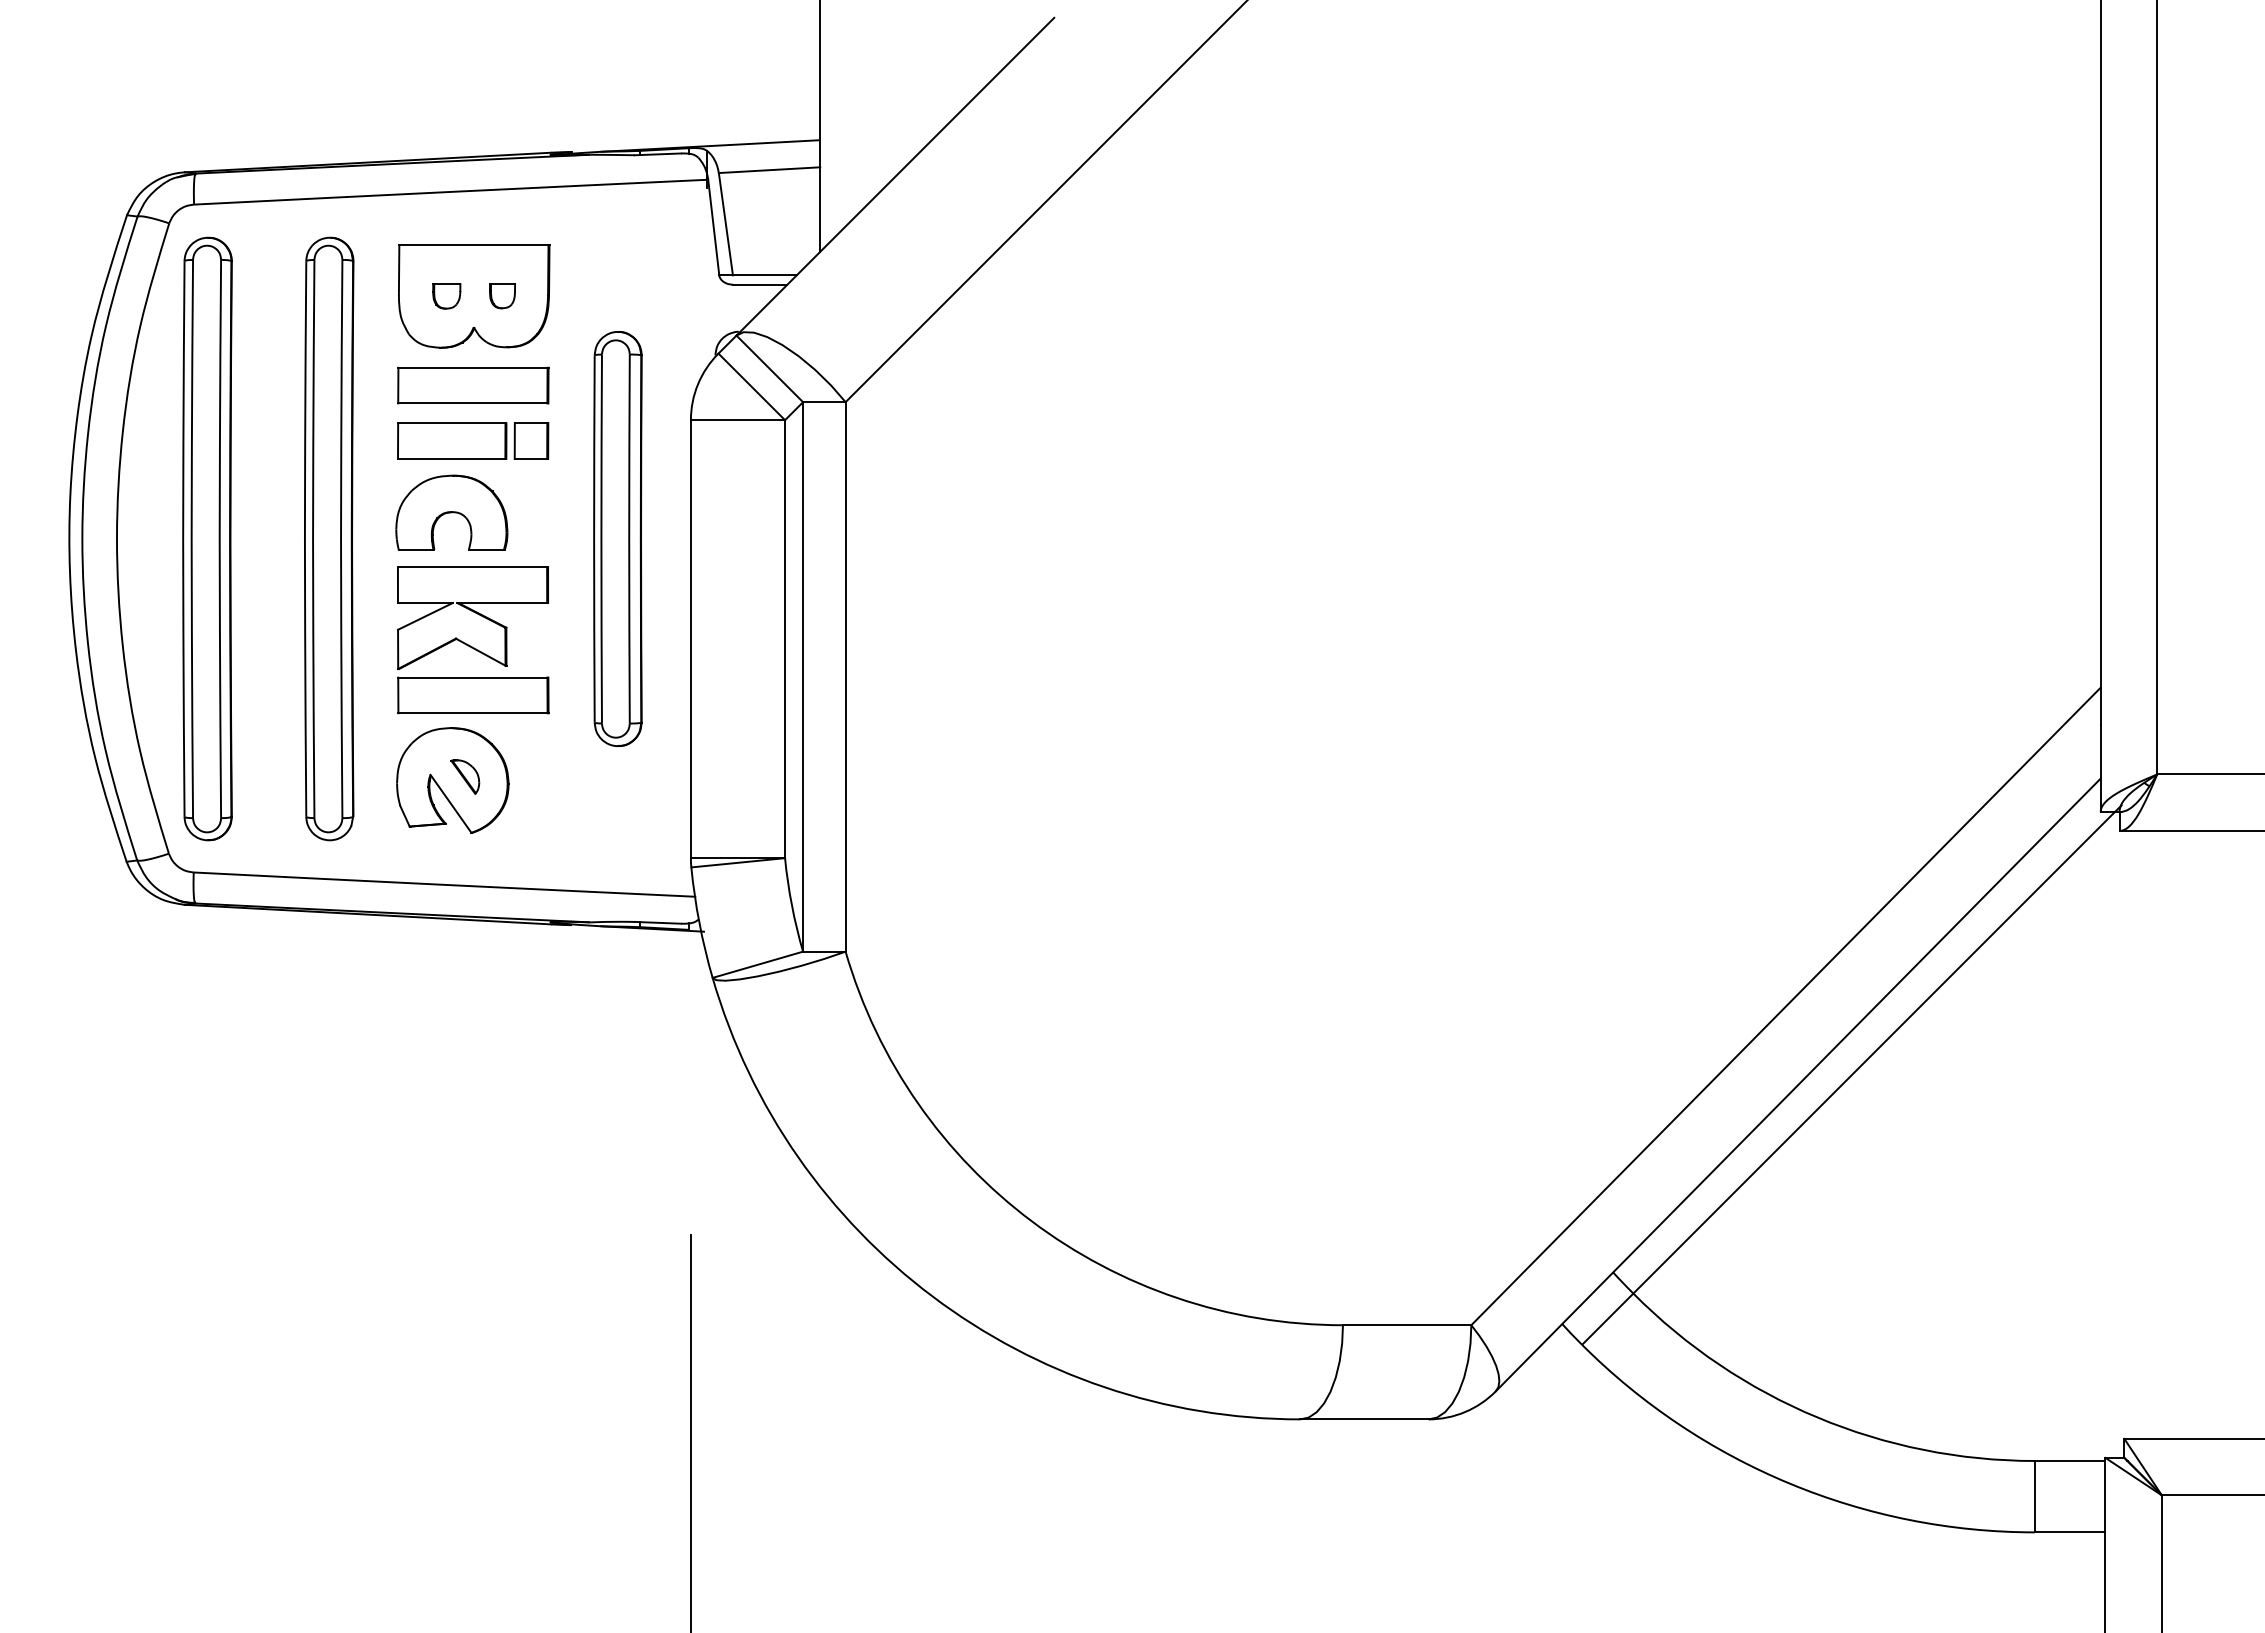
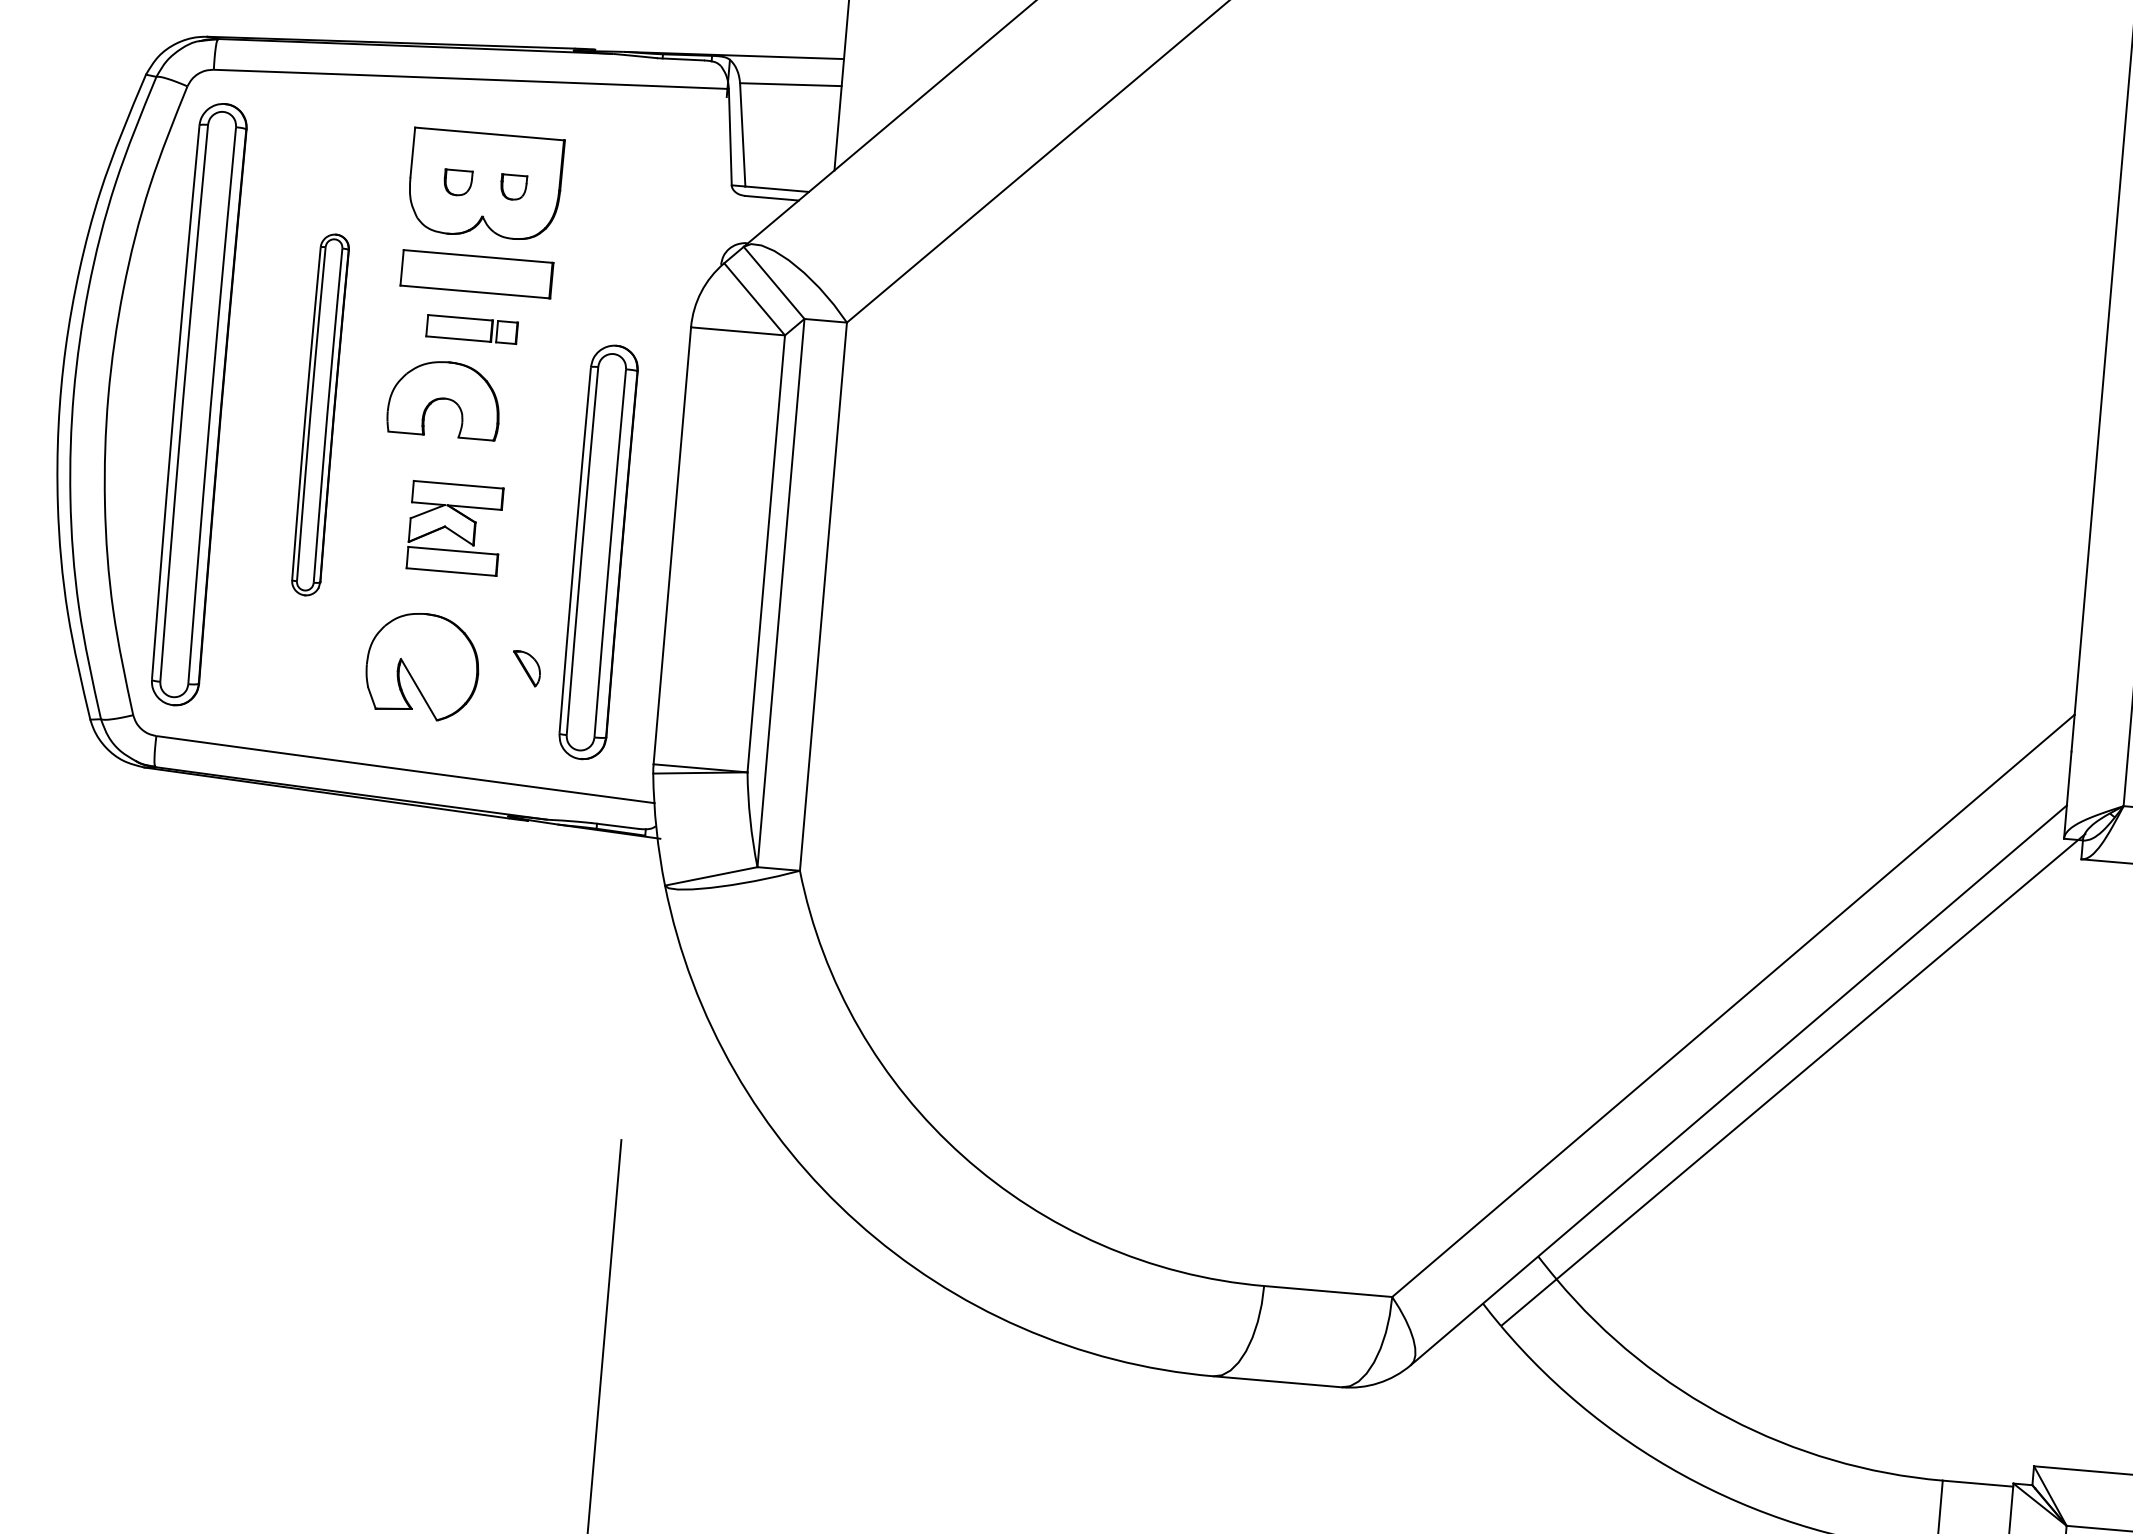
part: (473, 440) -> (472, 329), size x0.6
part: (329, 538) -> (320, 414), size x0.6
part: (617, 539) -> (597, 552), moved
part: (473, 640) -> (455, 528), size x0.6
part: (465, 776) -> (526, 668), moved

